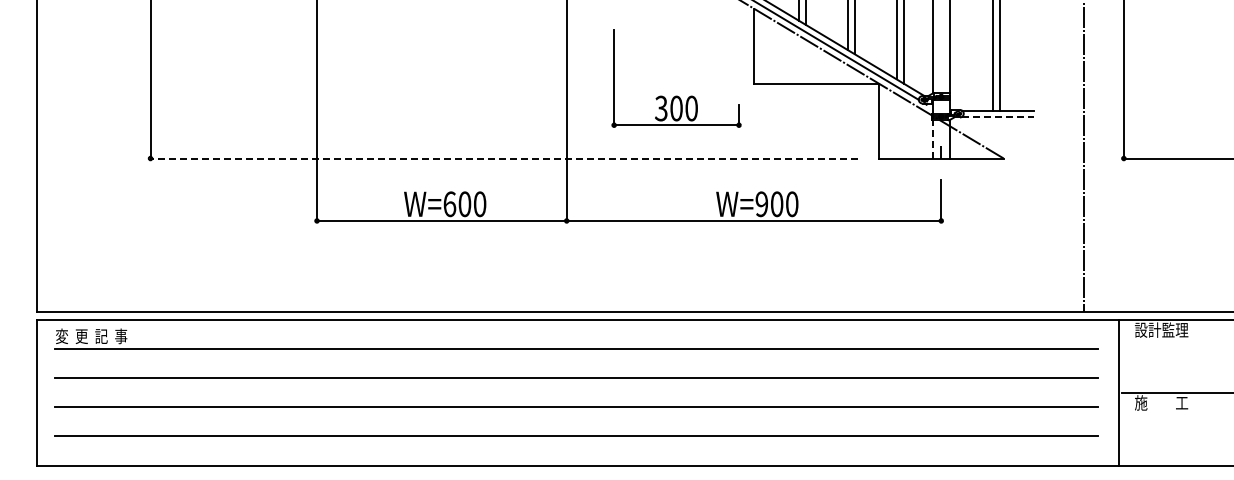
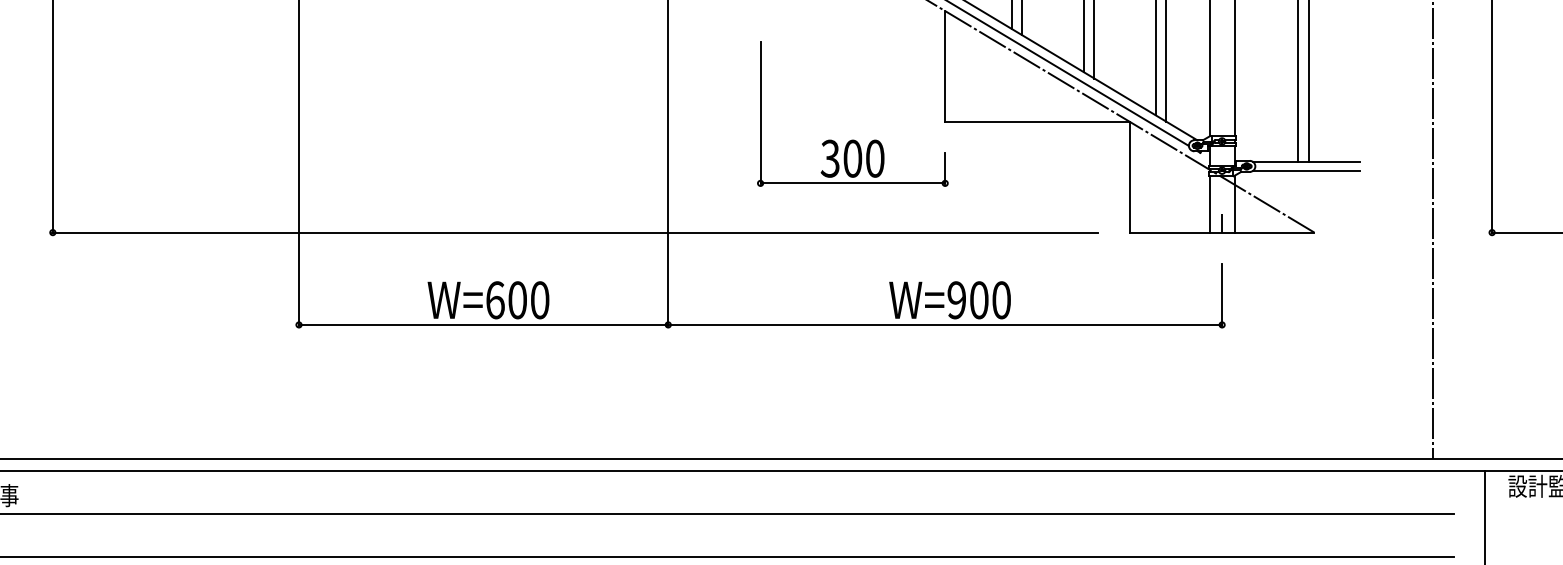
part: (676, 95) -> (852, 139), moved
line: (998, 116) -> (1306, 170), dashed -> solid
line: (932, 138) -> (1209, 203), dashed -> solid
line: (503, 158) -> (574, 232), dashed -> solid

